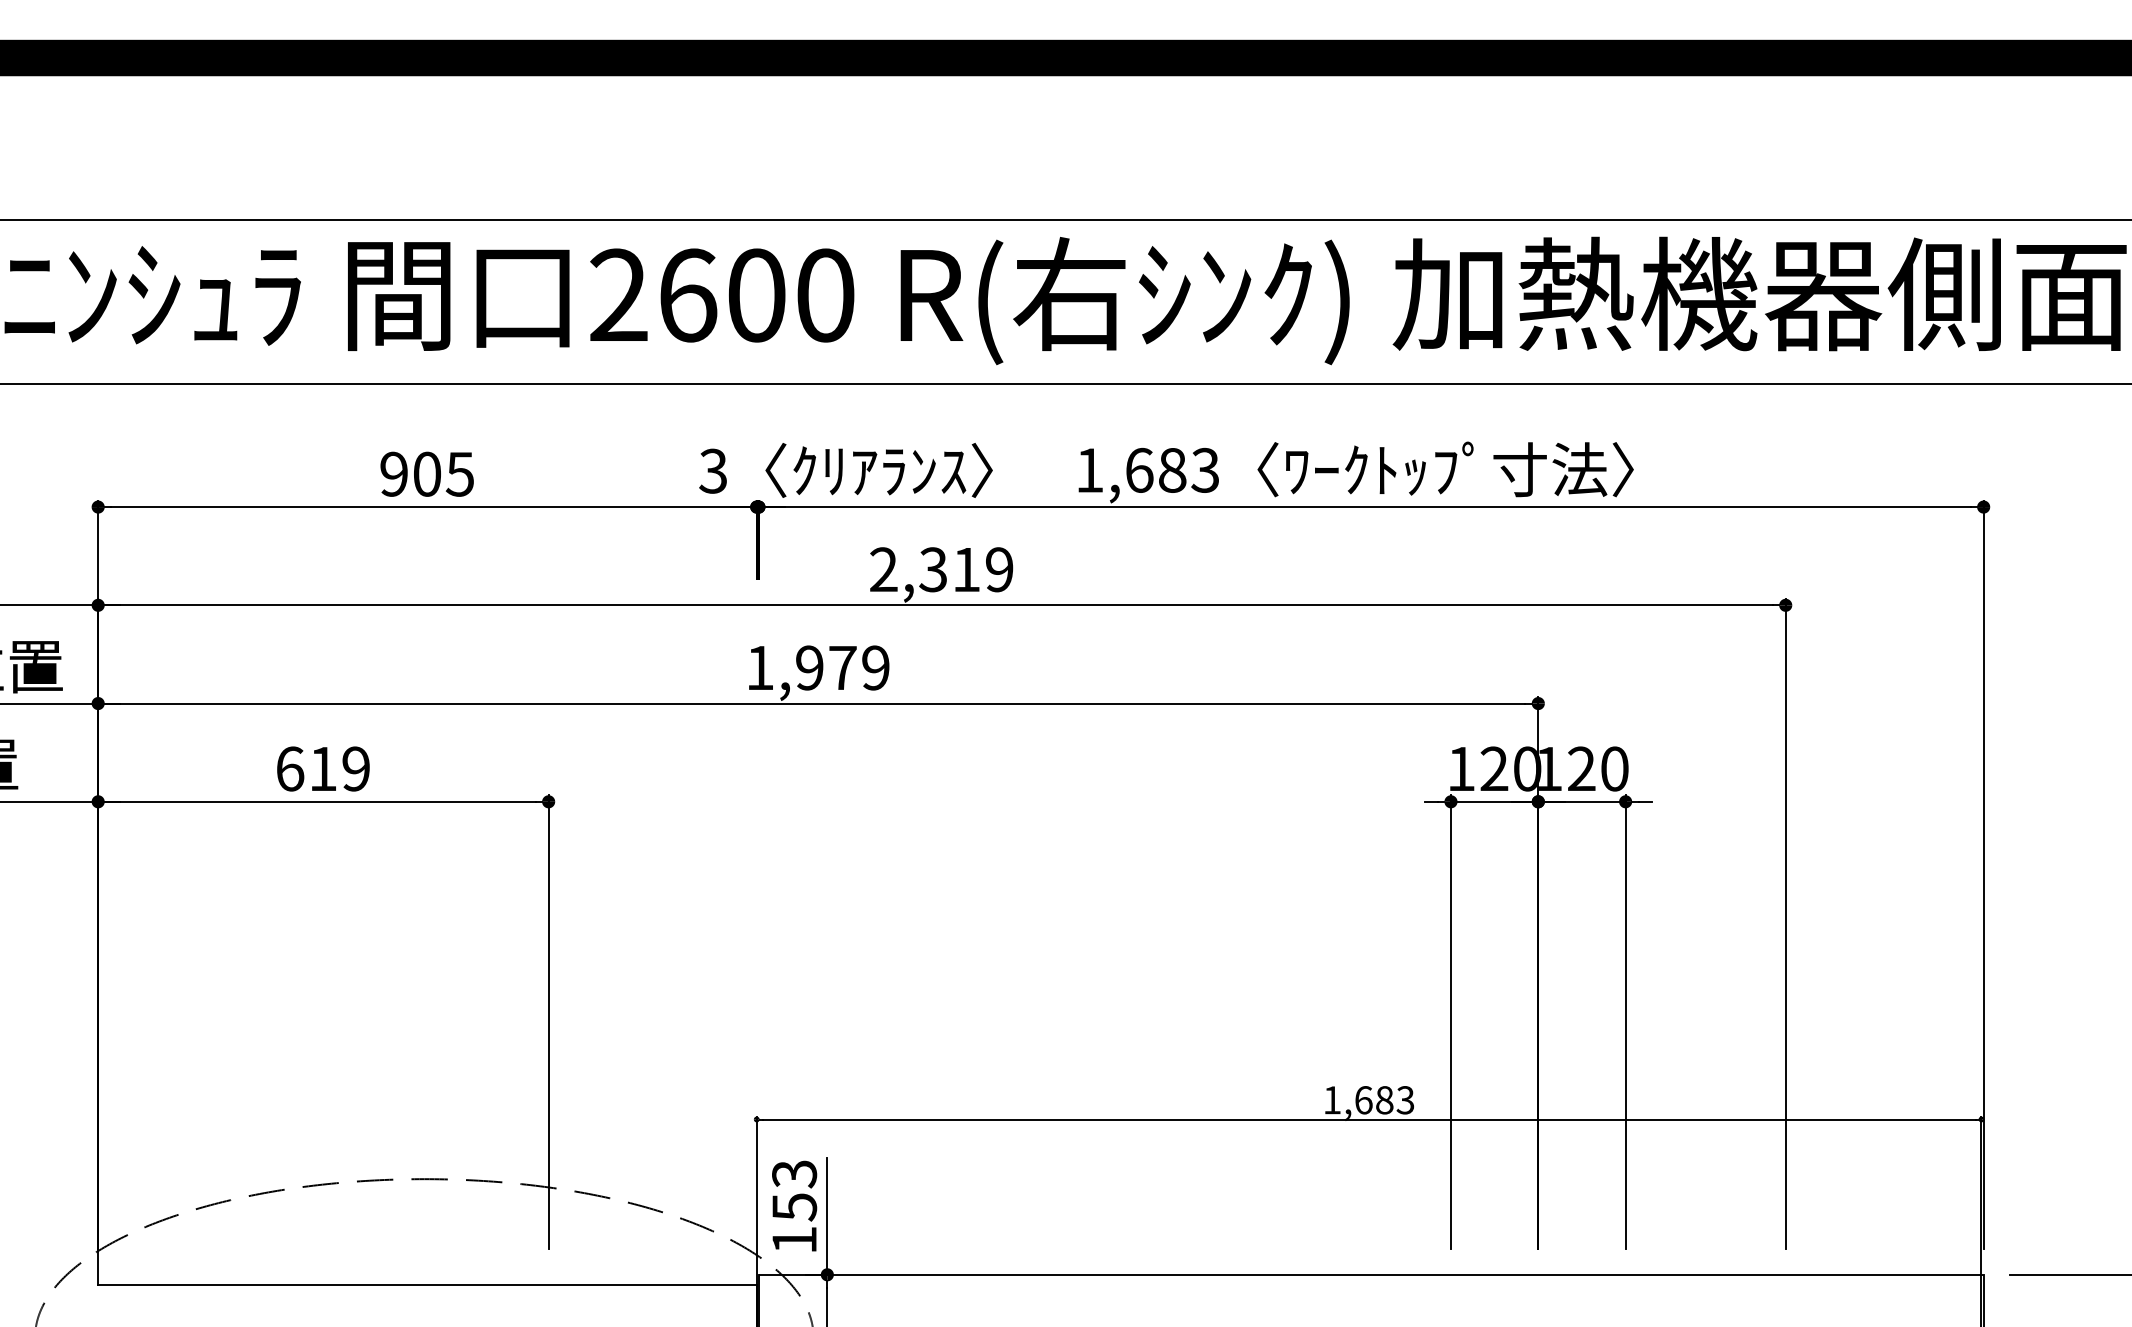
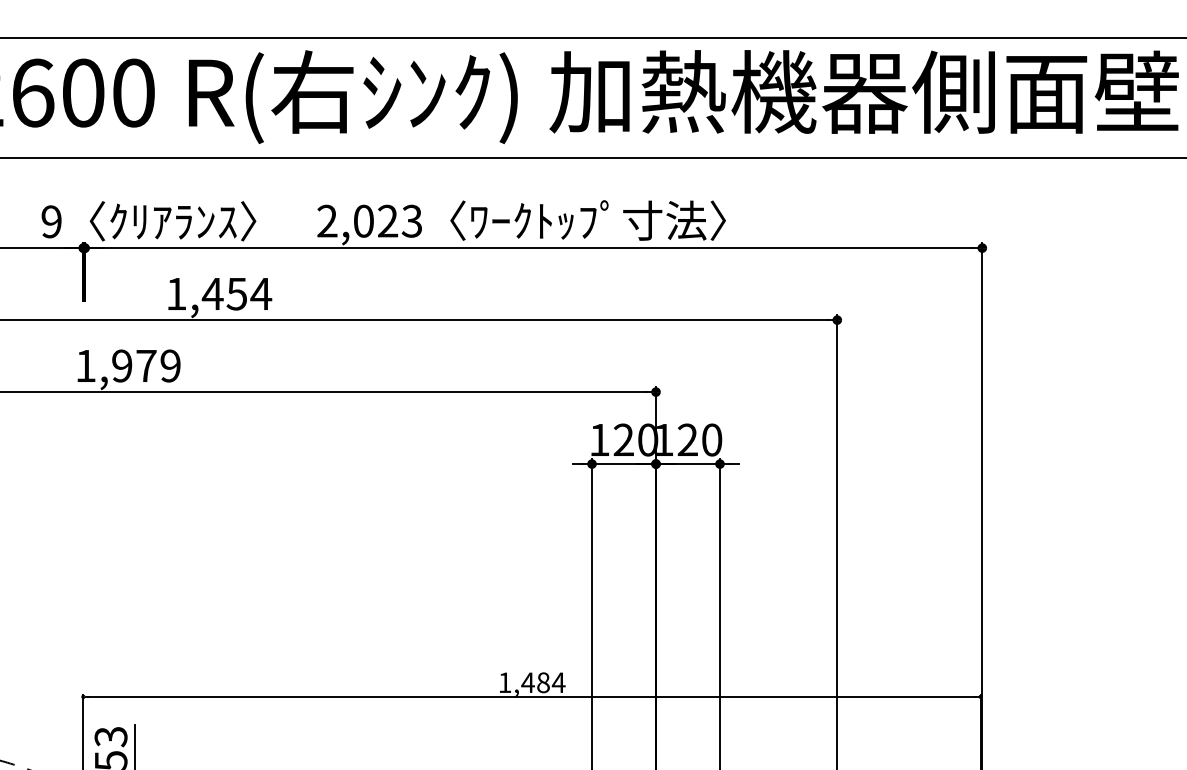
text: (1131, 469) -> (357, 220), 1,683 -> 2,023
text: (712, 471) -> (50, 222), 3 -> 9
text: (942, 569) -> (219, 293), 2,319 -> 1,454
text: (1384, 1100) -> (543, 682), 1,683 -> 1,484

